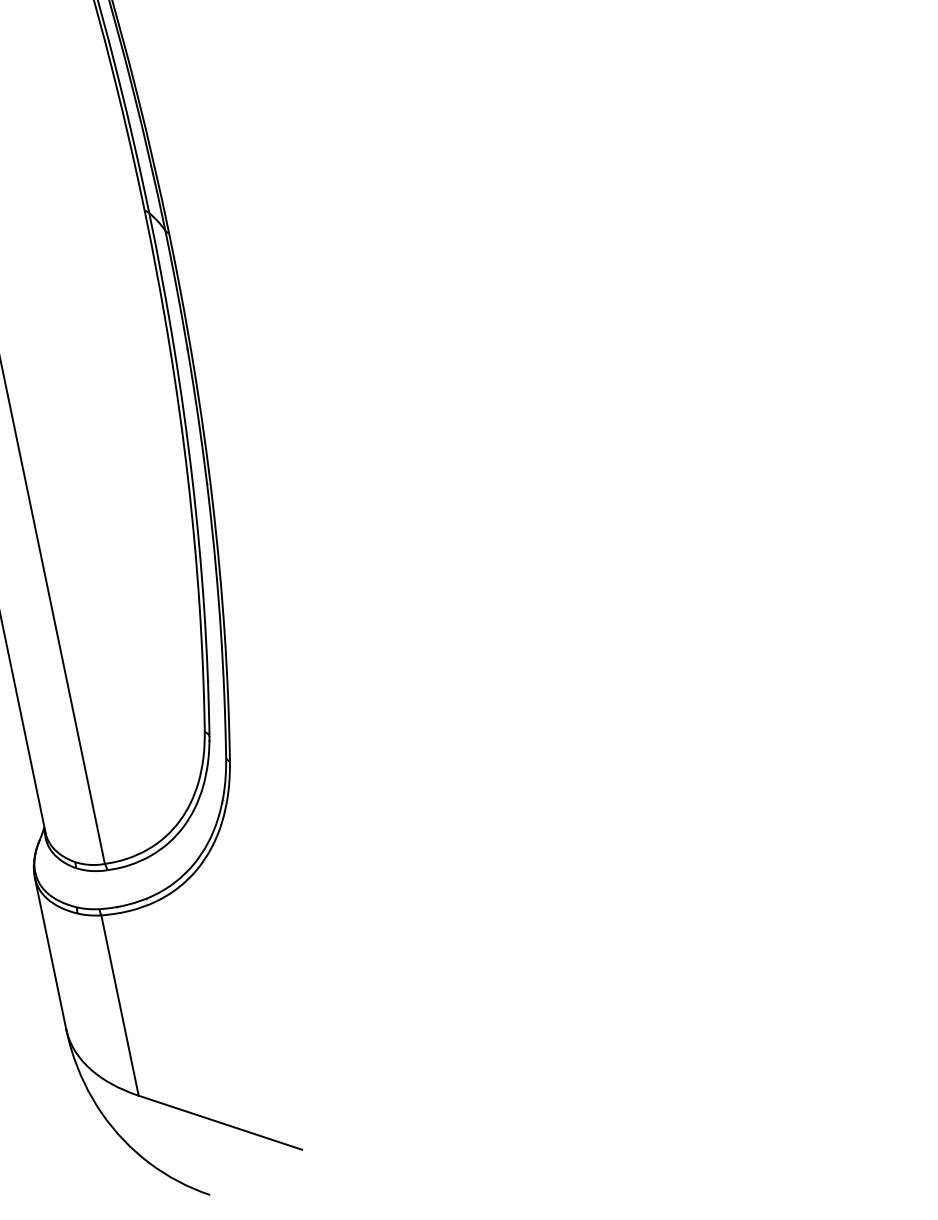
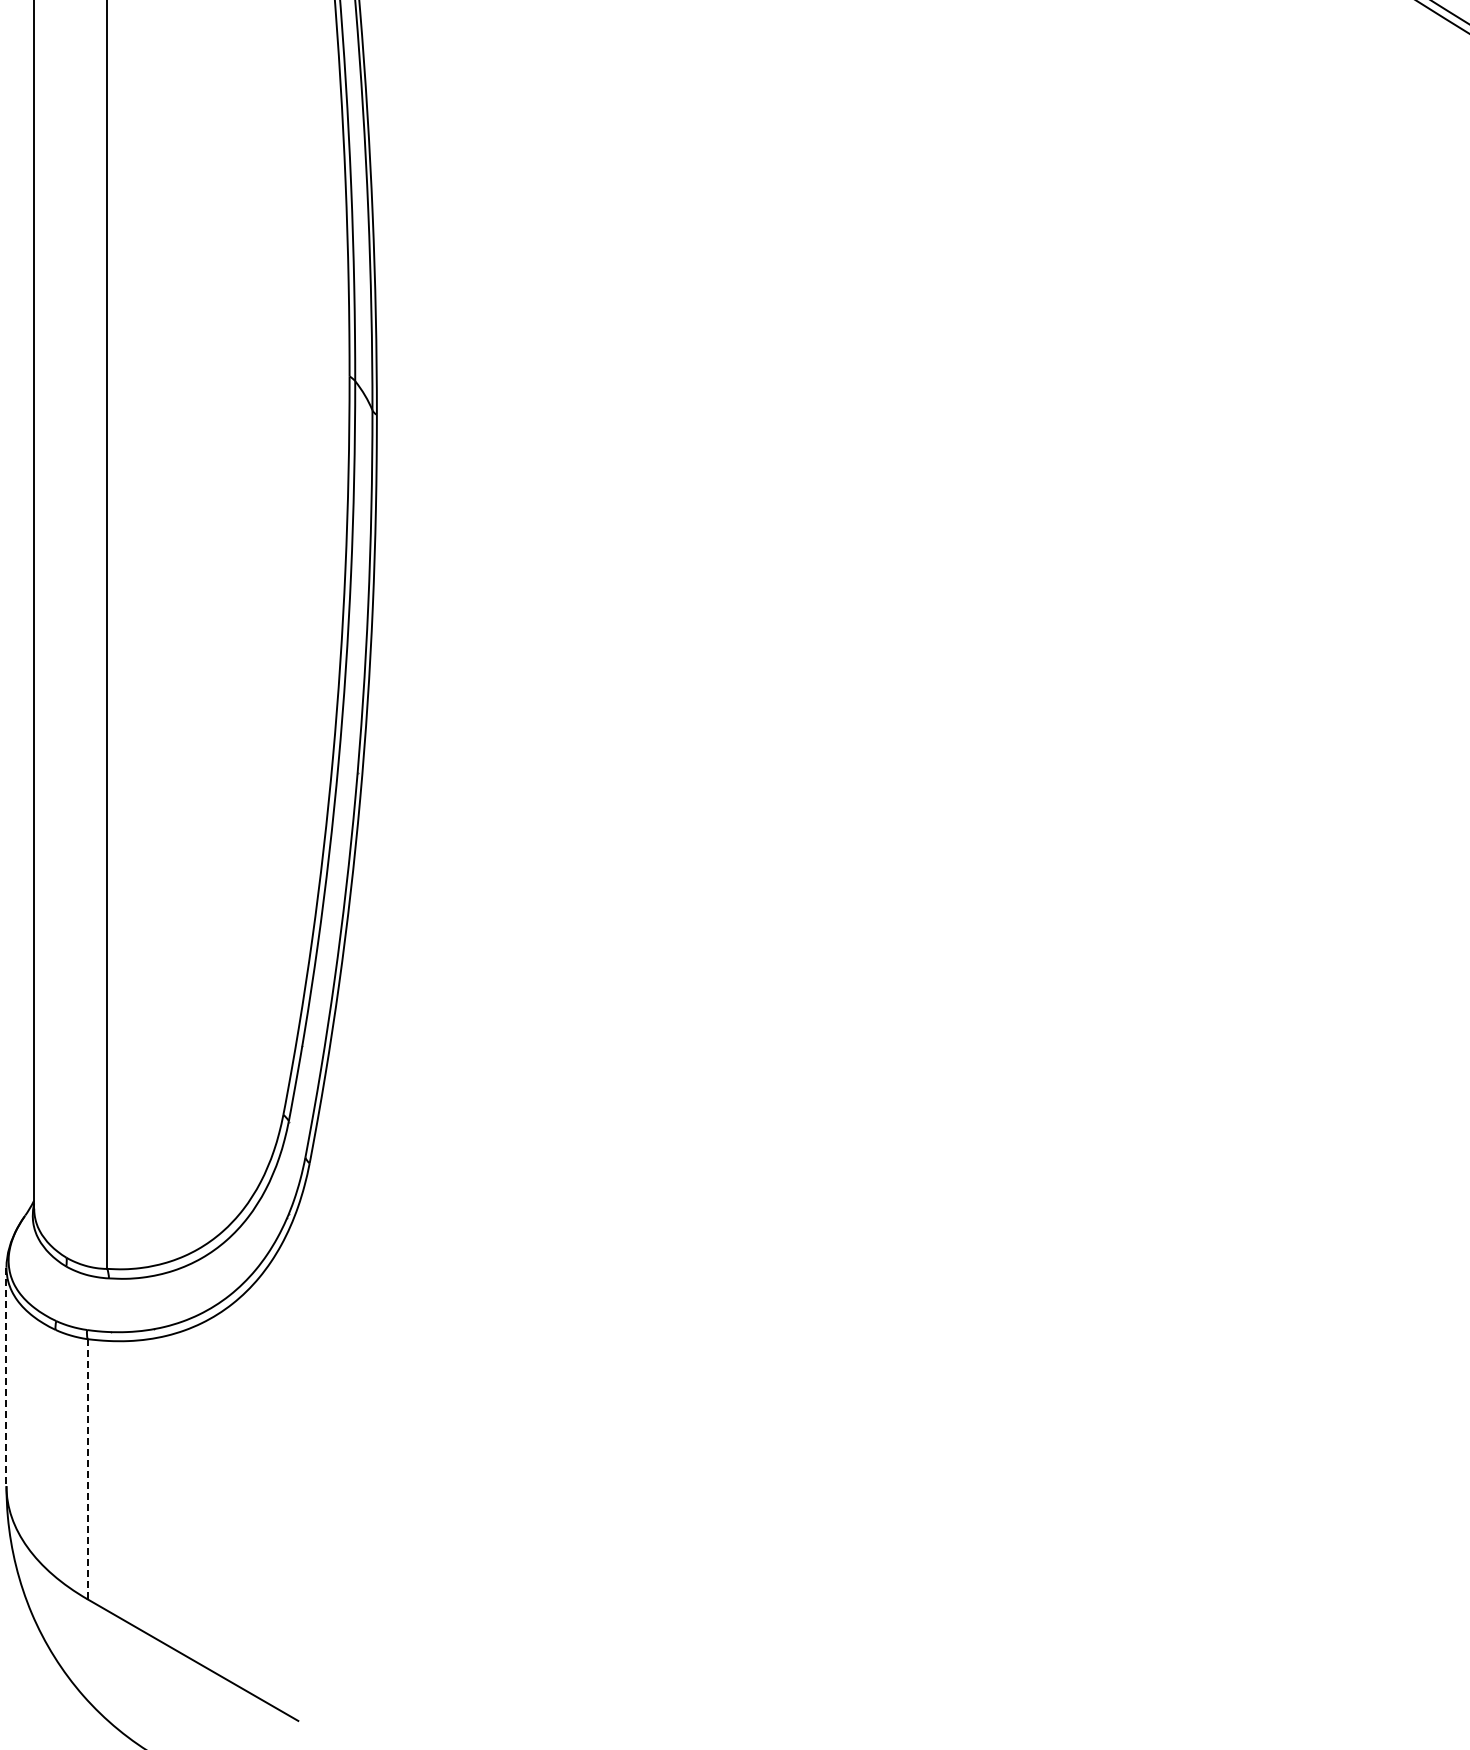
line: (50, 953) -> (6, 1377), solid -> dashed
line: (119, 1005) -> (87, 1468), solid -> dashed

